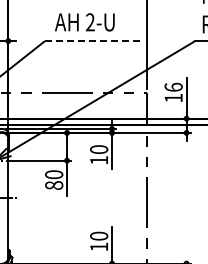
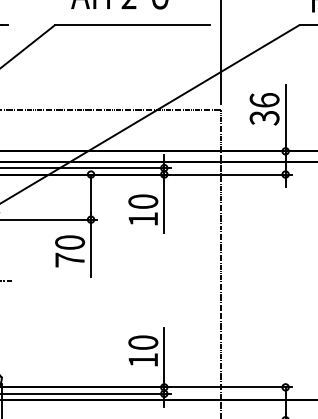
line: (92, 41) -> (132, 25), dashed -> solid
text: (173, 97) -> (264, 116), 16 -> 36
text: (54, 185) -> (70, 260), 80 -> 70

